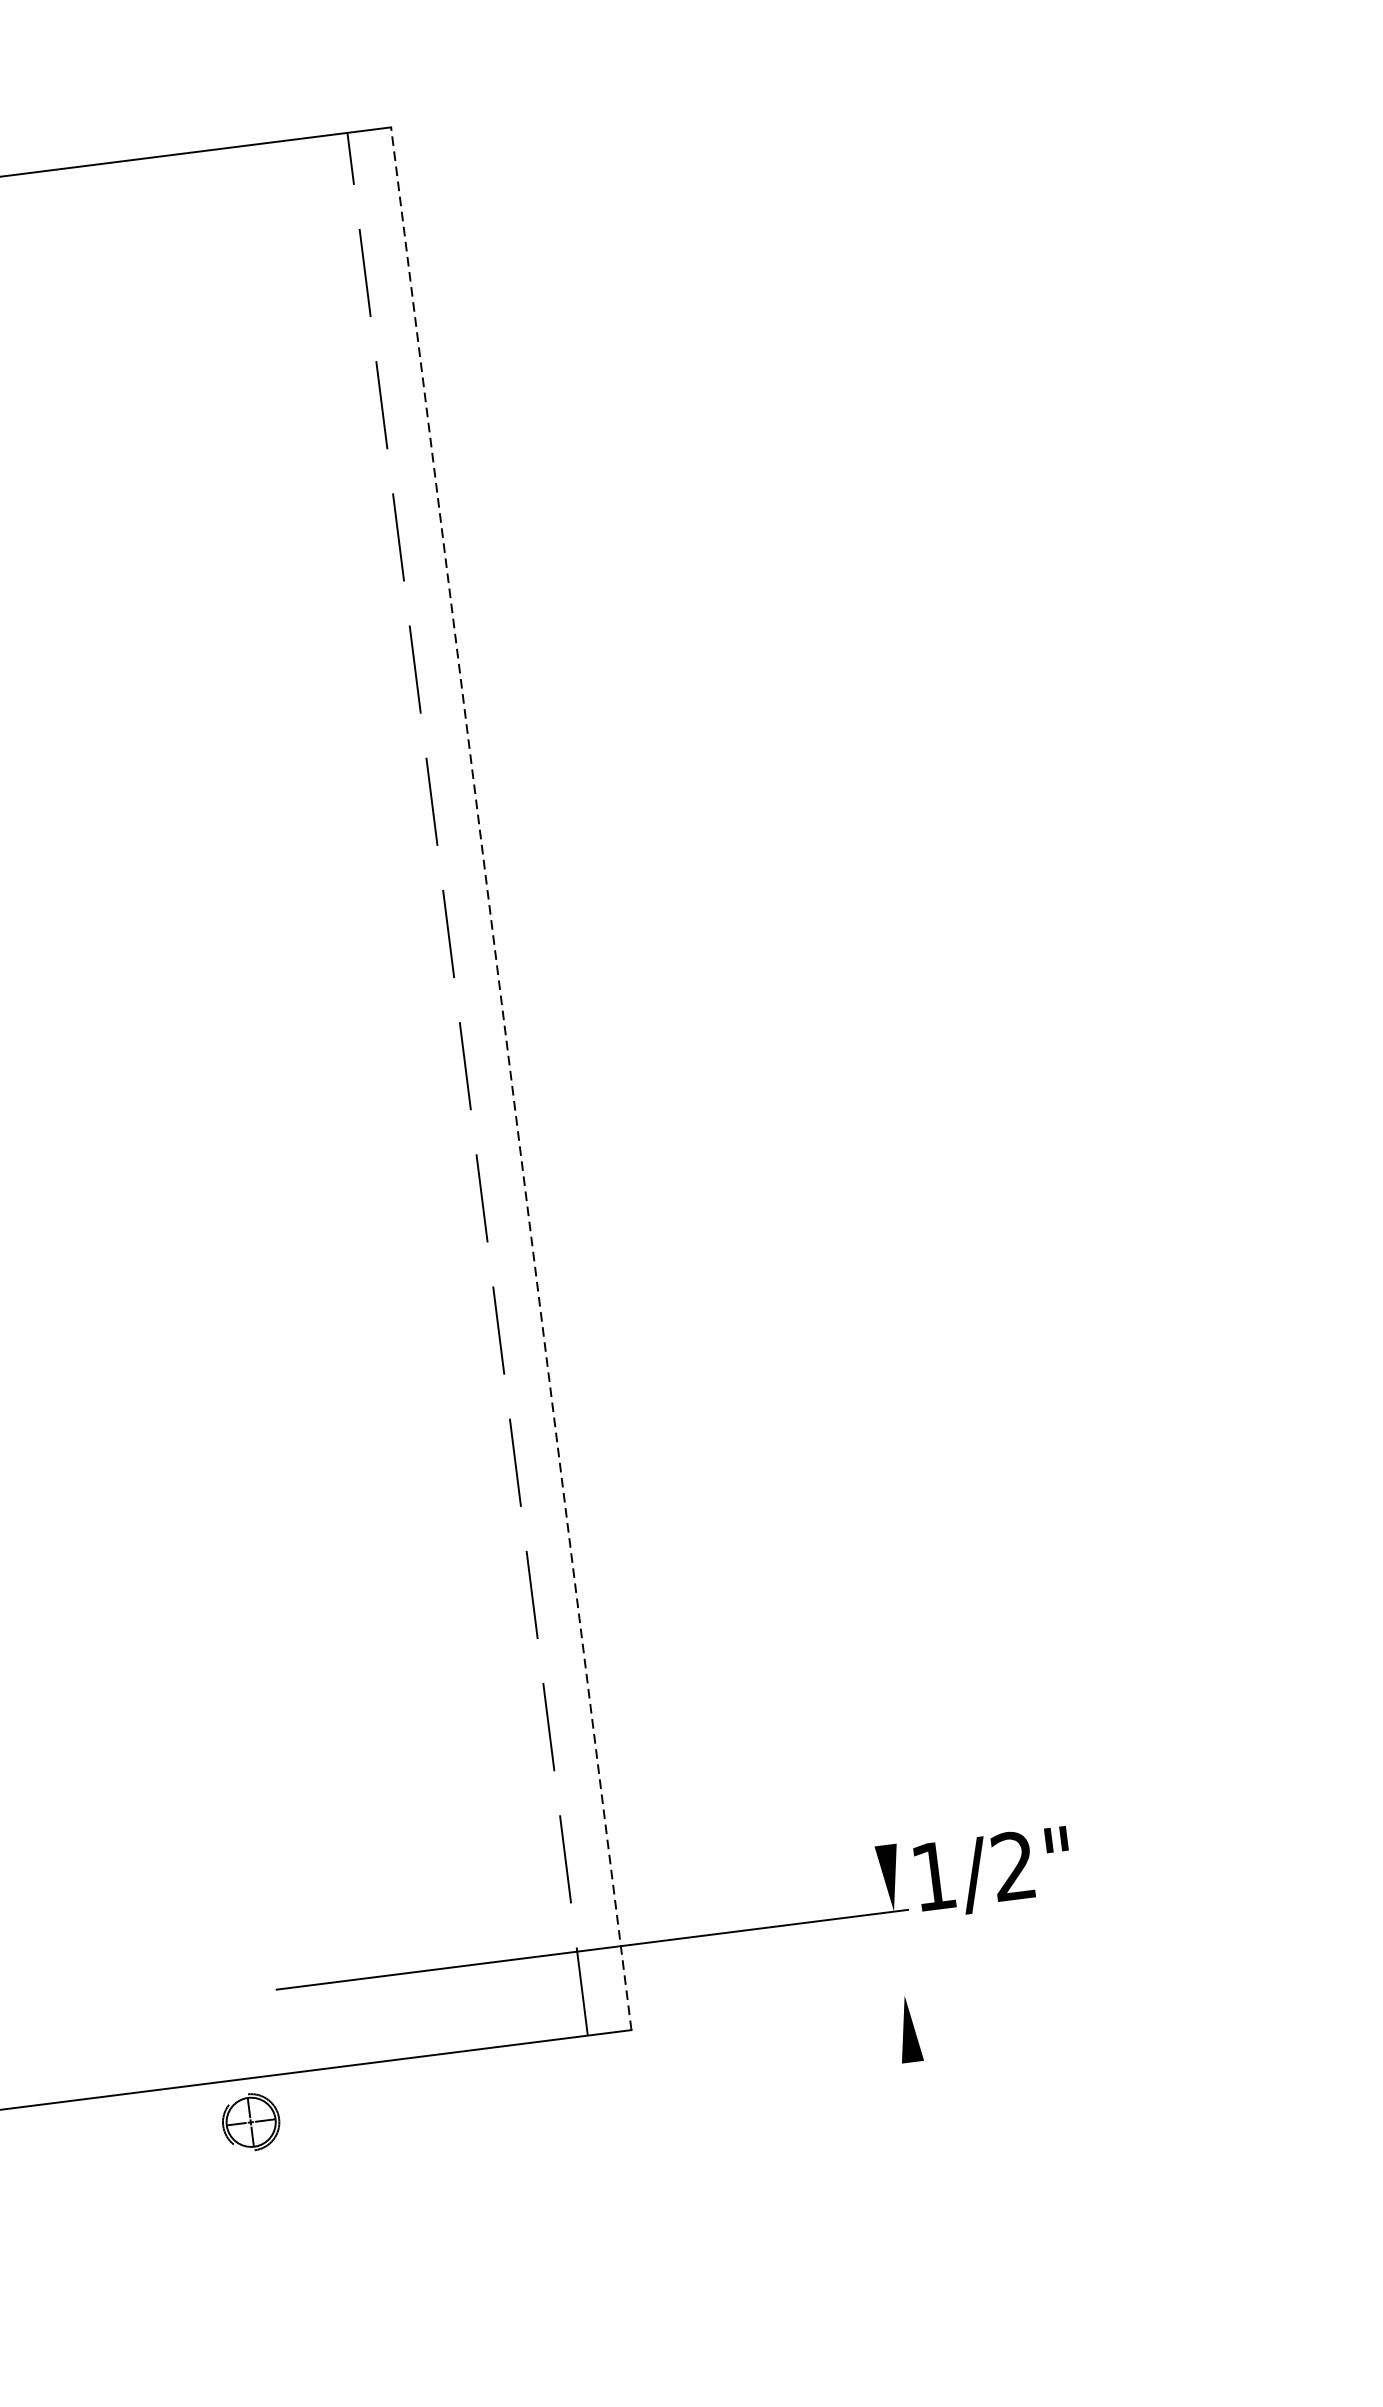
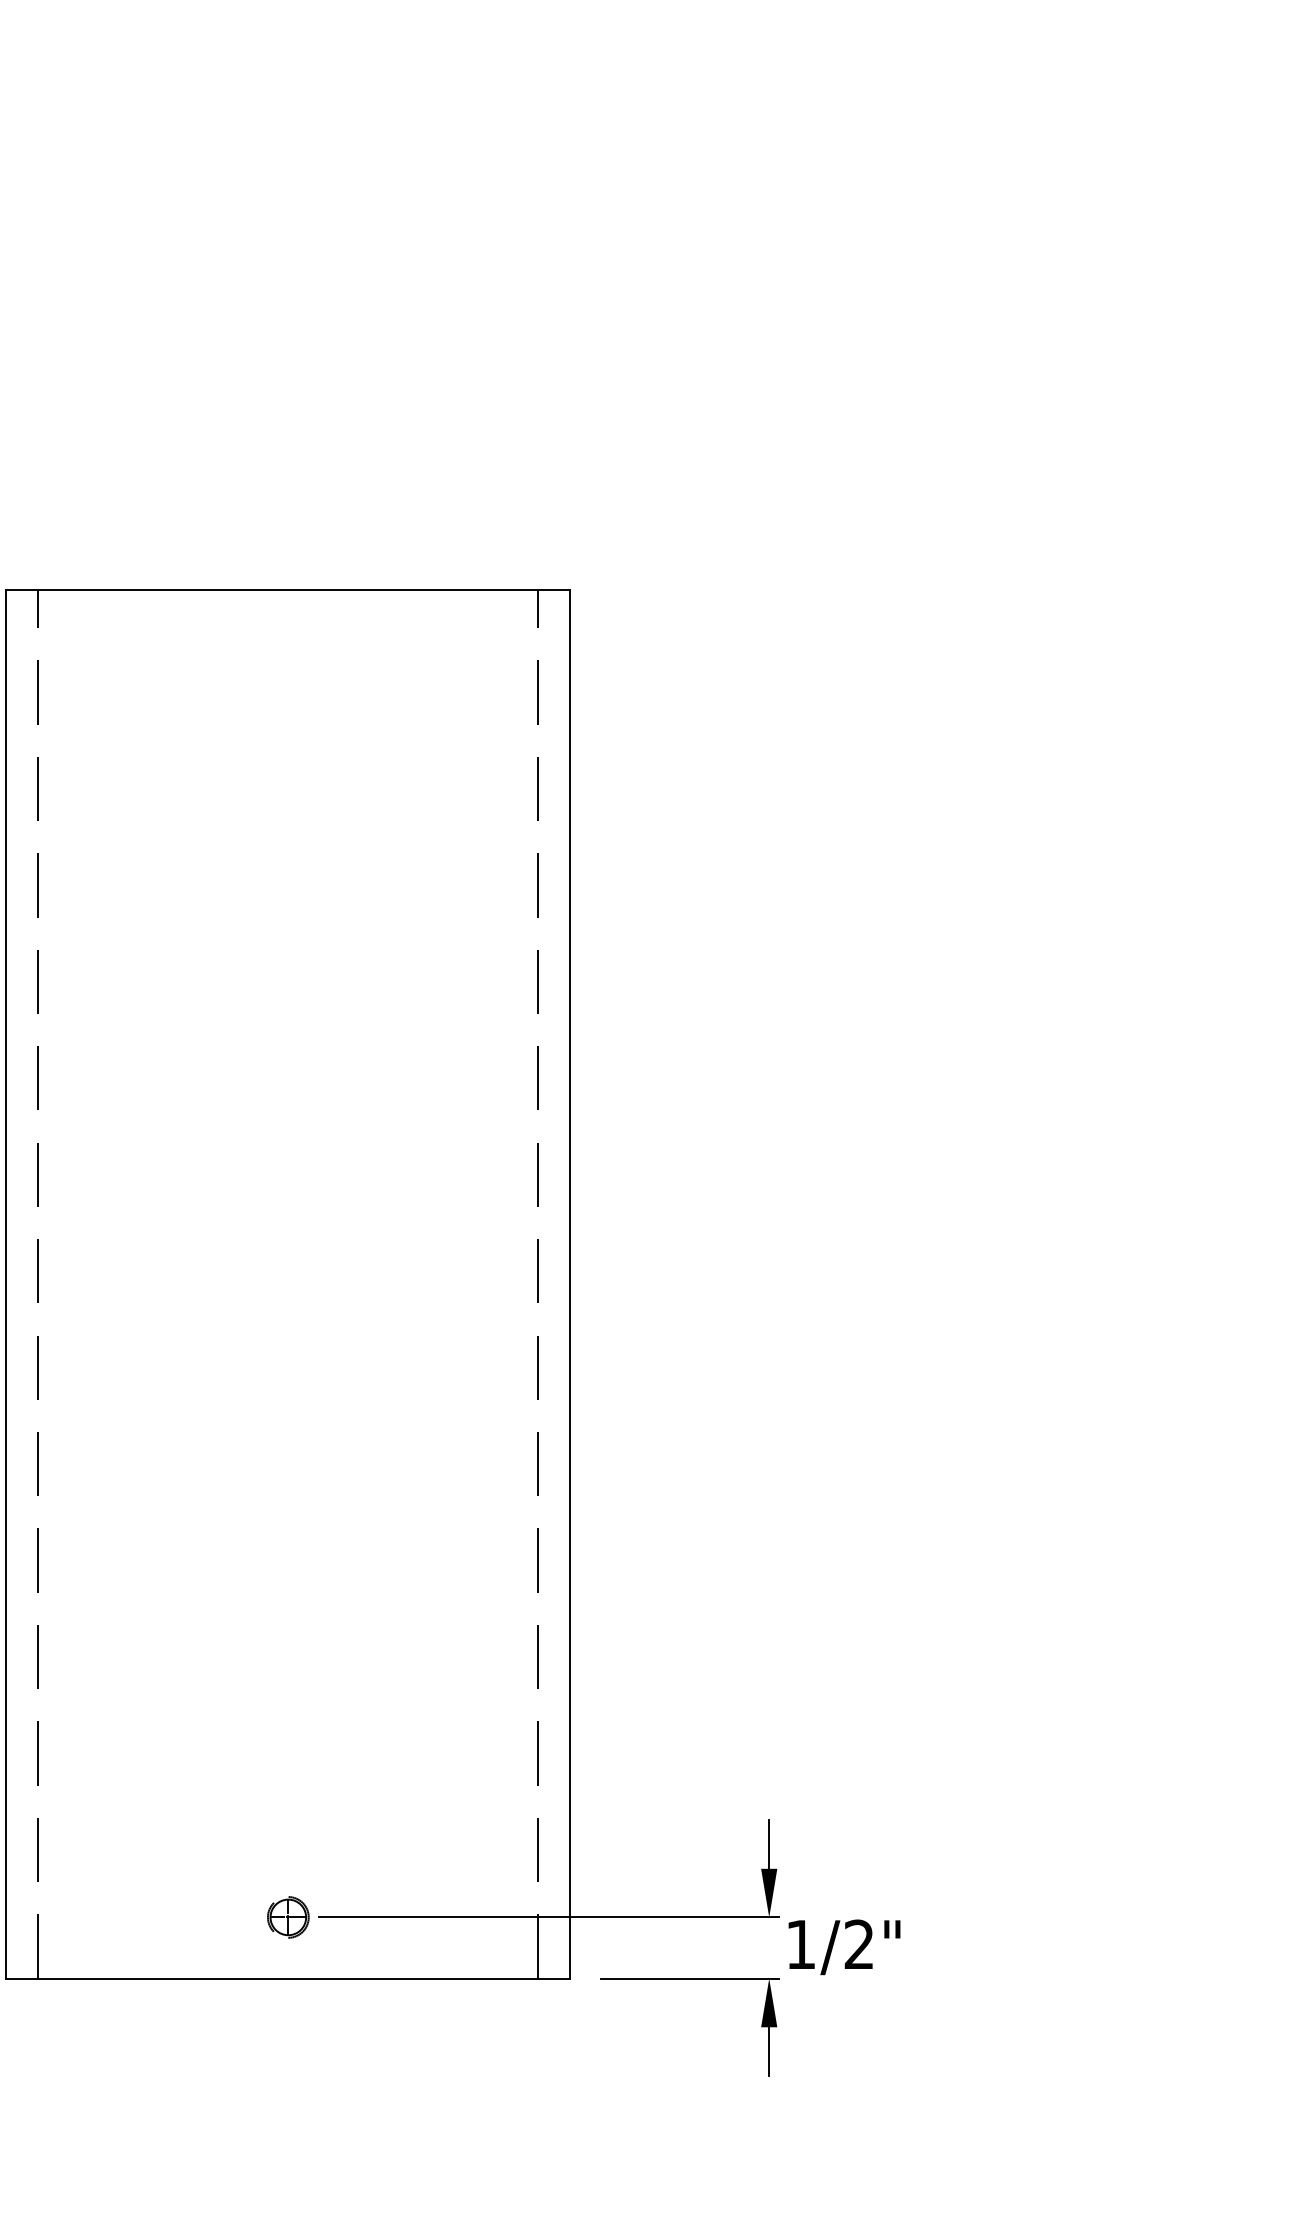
line: (510, 1077) -> (569, 1283), dashed -> solid
line: (881, 1811) -> (769, 1844), added
text: (993, 1872) -> (844, 1947), moved
line: (795, 2009) -> (689, 1978), added
line: (917, 2095) -> (769, 2051), added
part: (251, 2122) -> (288, 1917), moved

